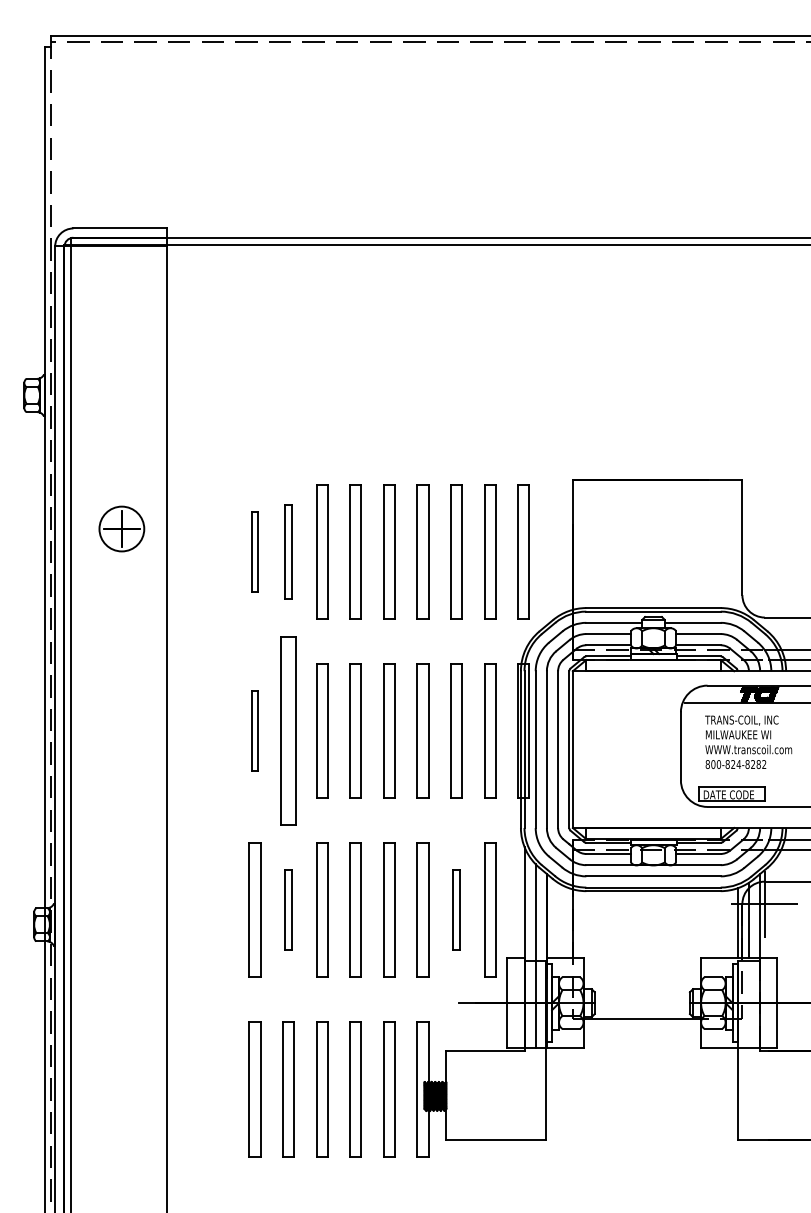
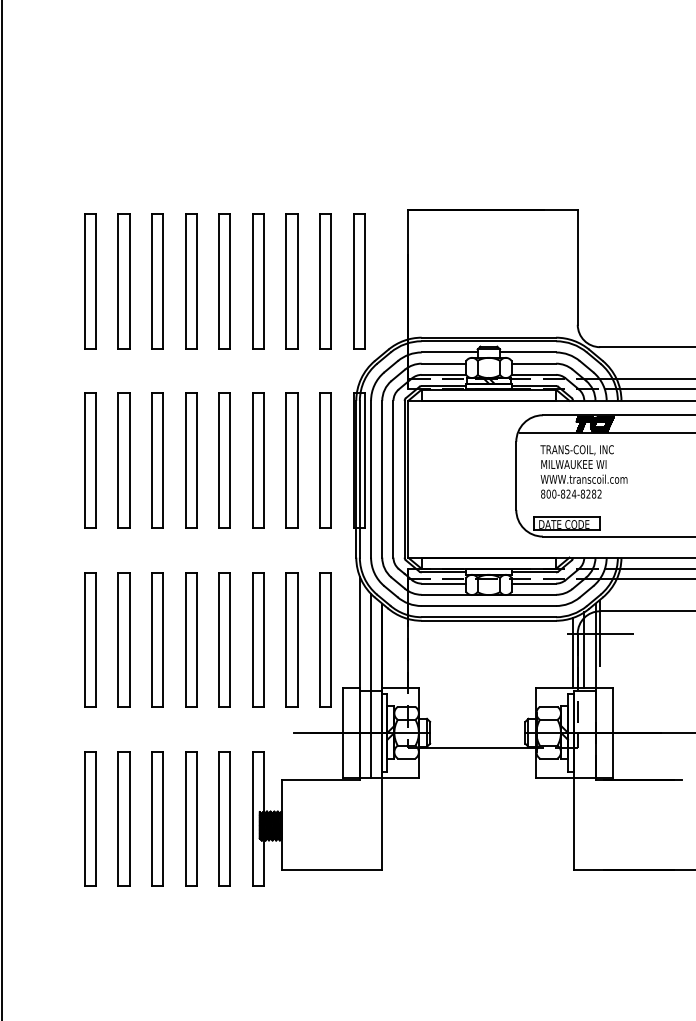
part: (254, 551) -> (89, 281), size x1.67
part: (288, 551) -> (123, 281), size x1.43
part: (254, 730) -> (89, 460), size x1.67
part: (288, 730) -> (123, 460), size x0.71
part: (288, 909) -> (123, 639), size x1.67
part: (456, 909) -> (291, 639), size x1.67

